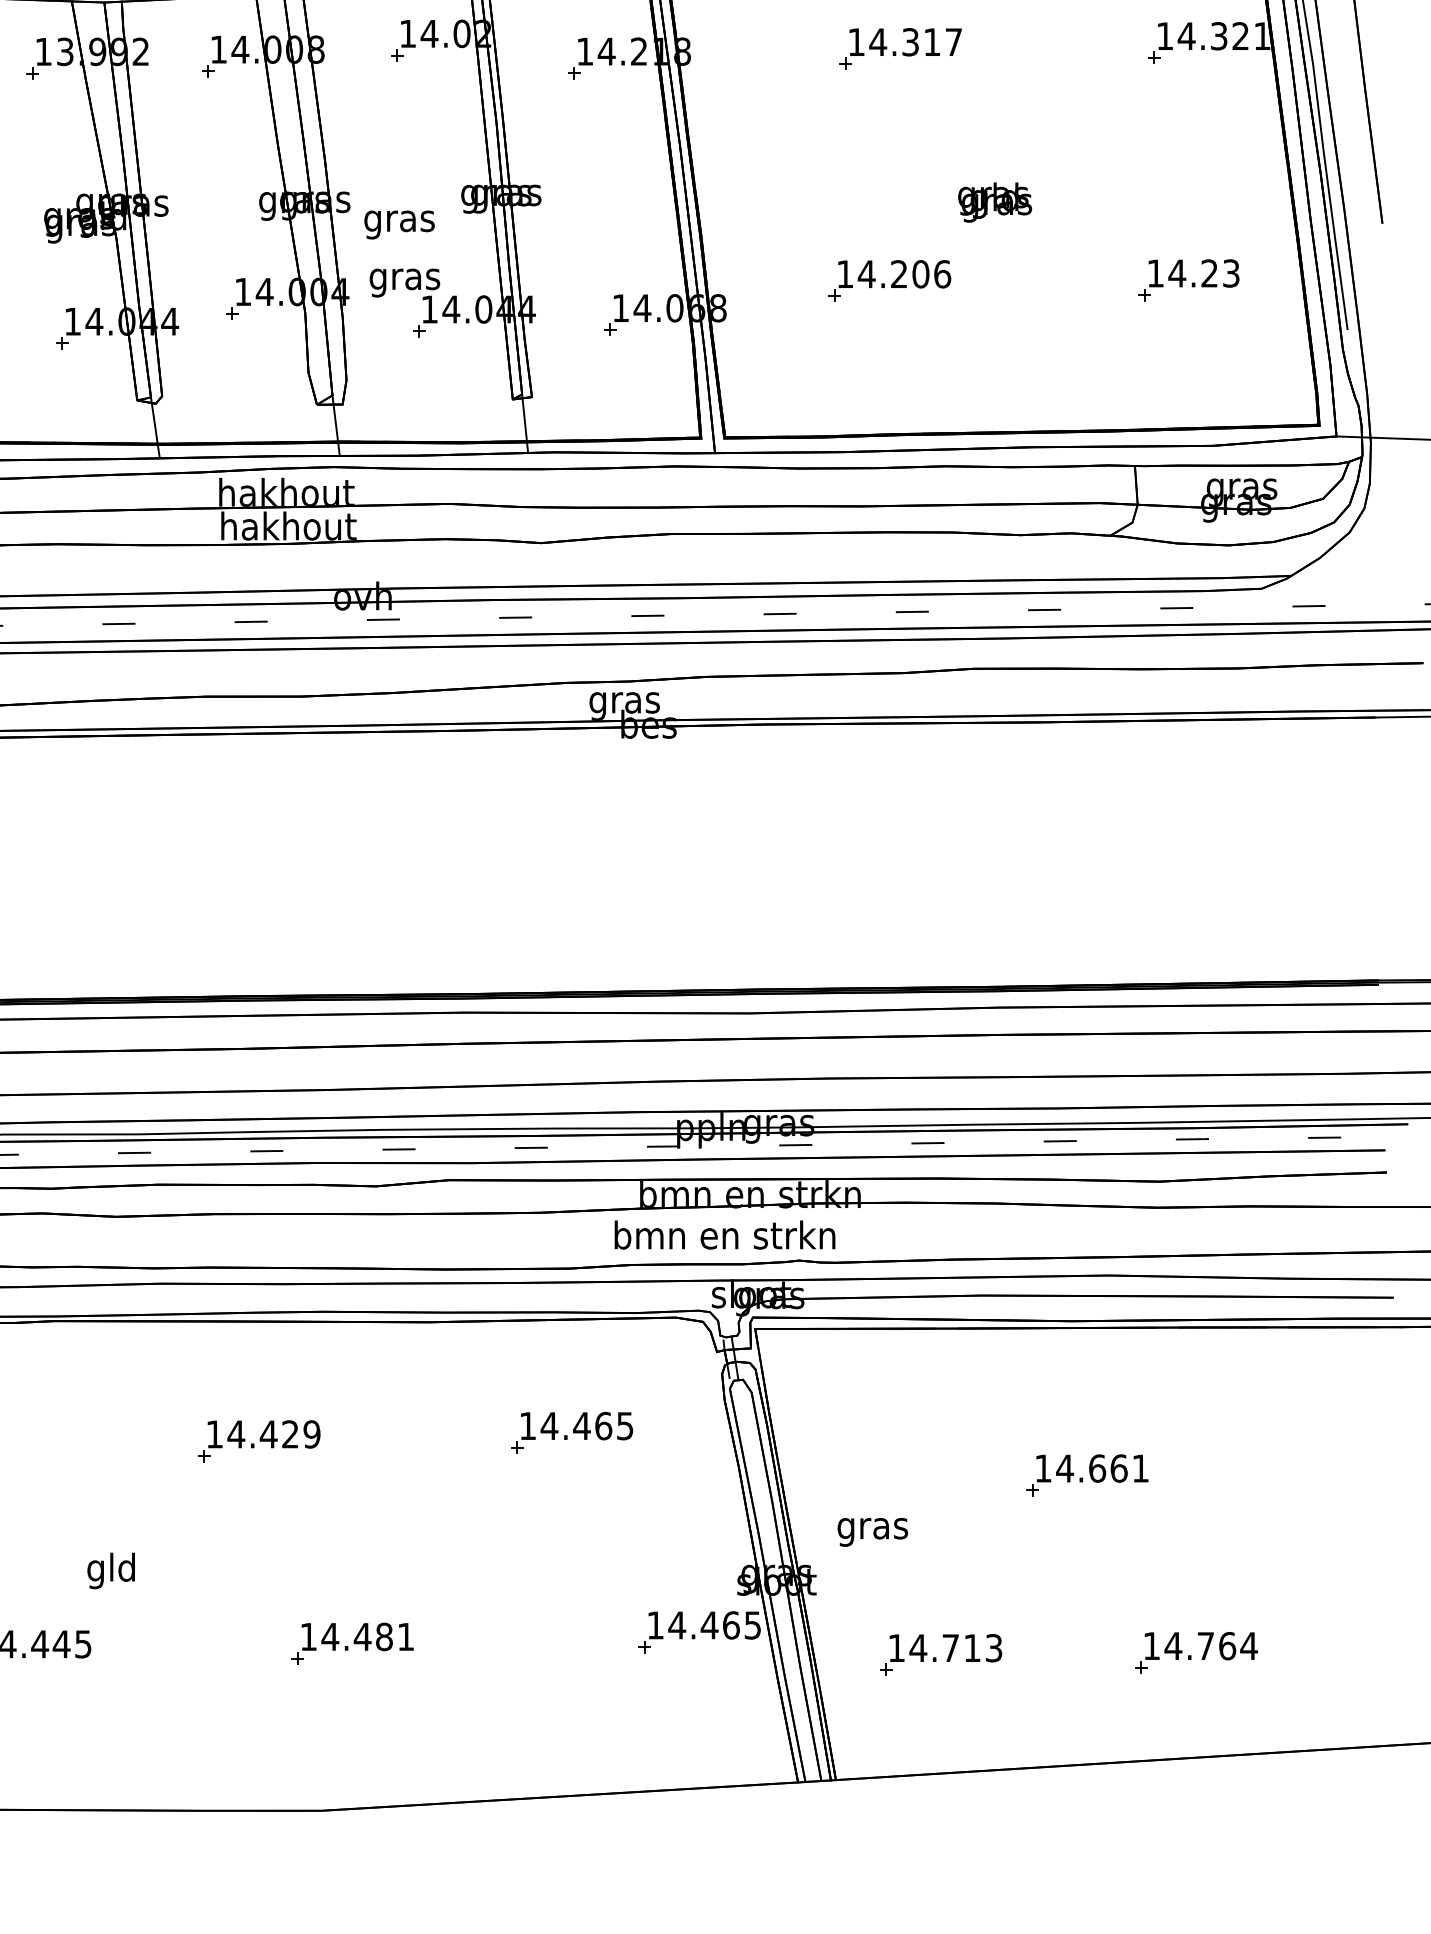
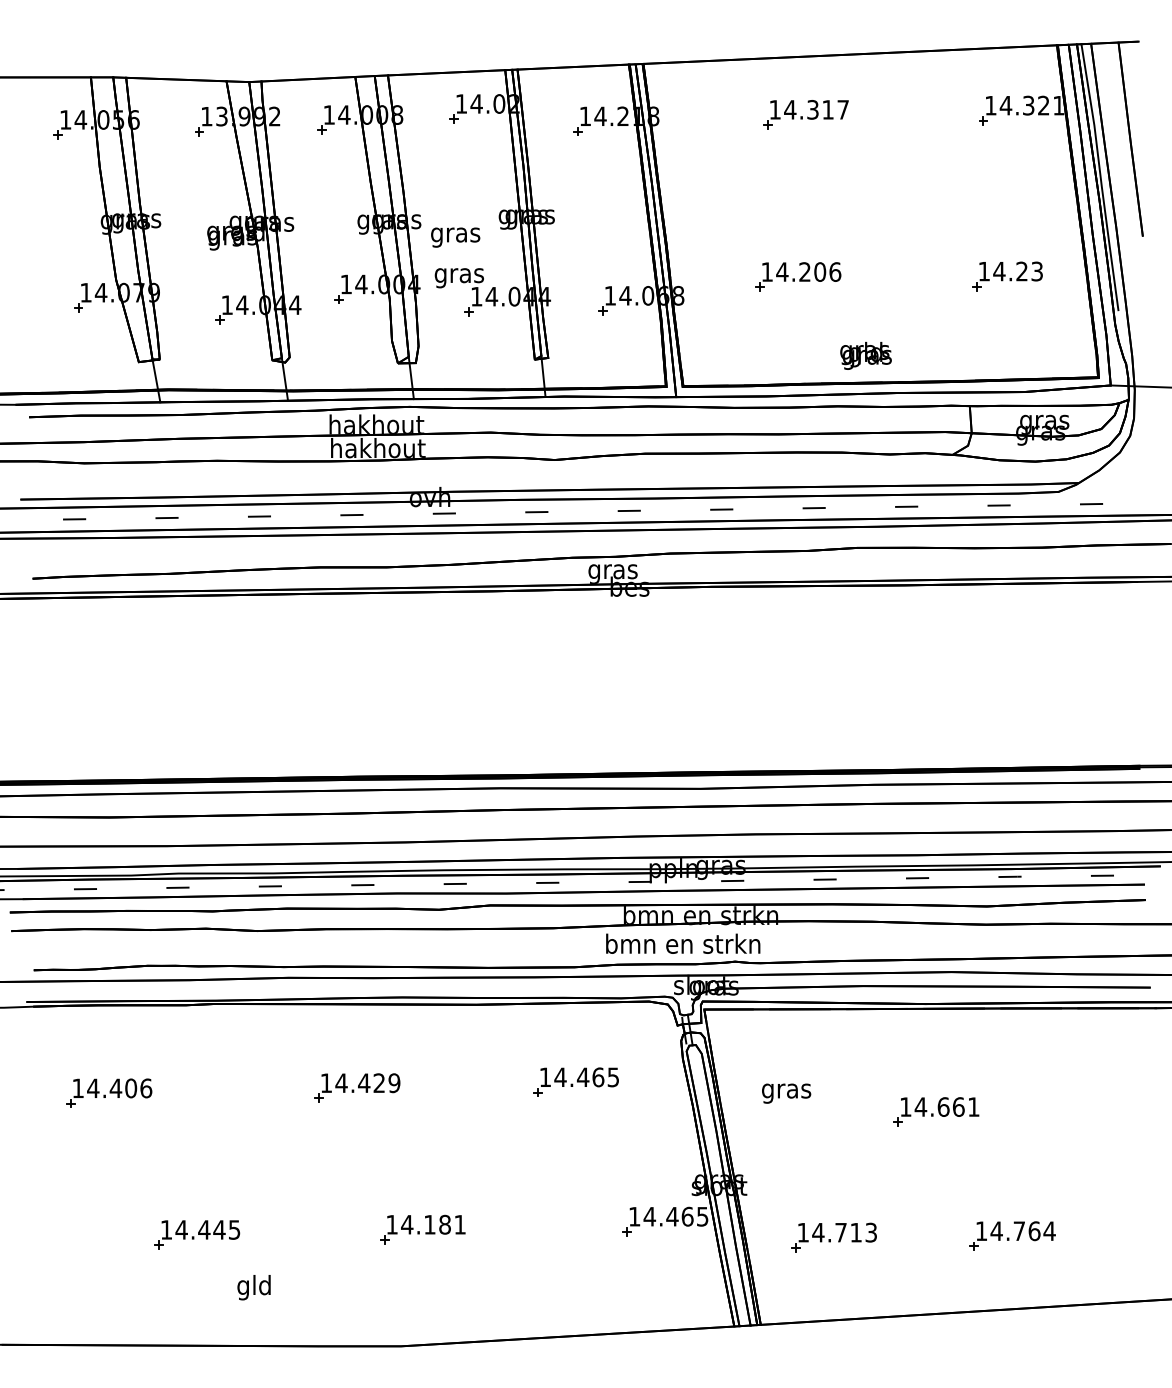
text: (994, 201) -> (865, 355), moved
text: (872, 1532) -> (786, 1093), moved
text: (110, 1570) -> (253, 1287), moved
text: (362, 1636) -> (429, 1224), 14.481 -> 14.181

